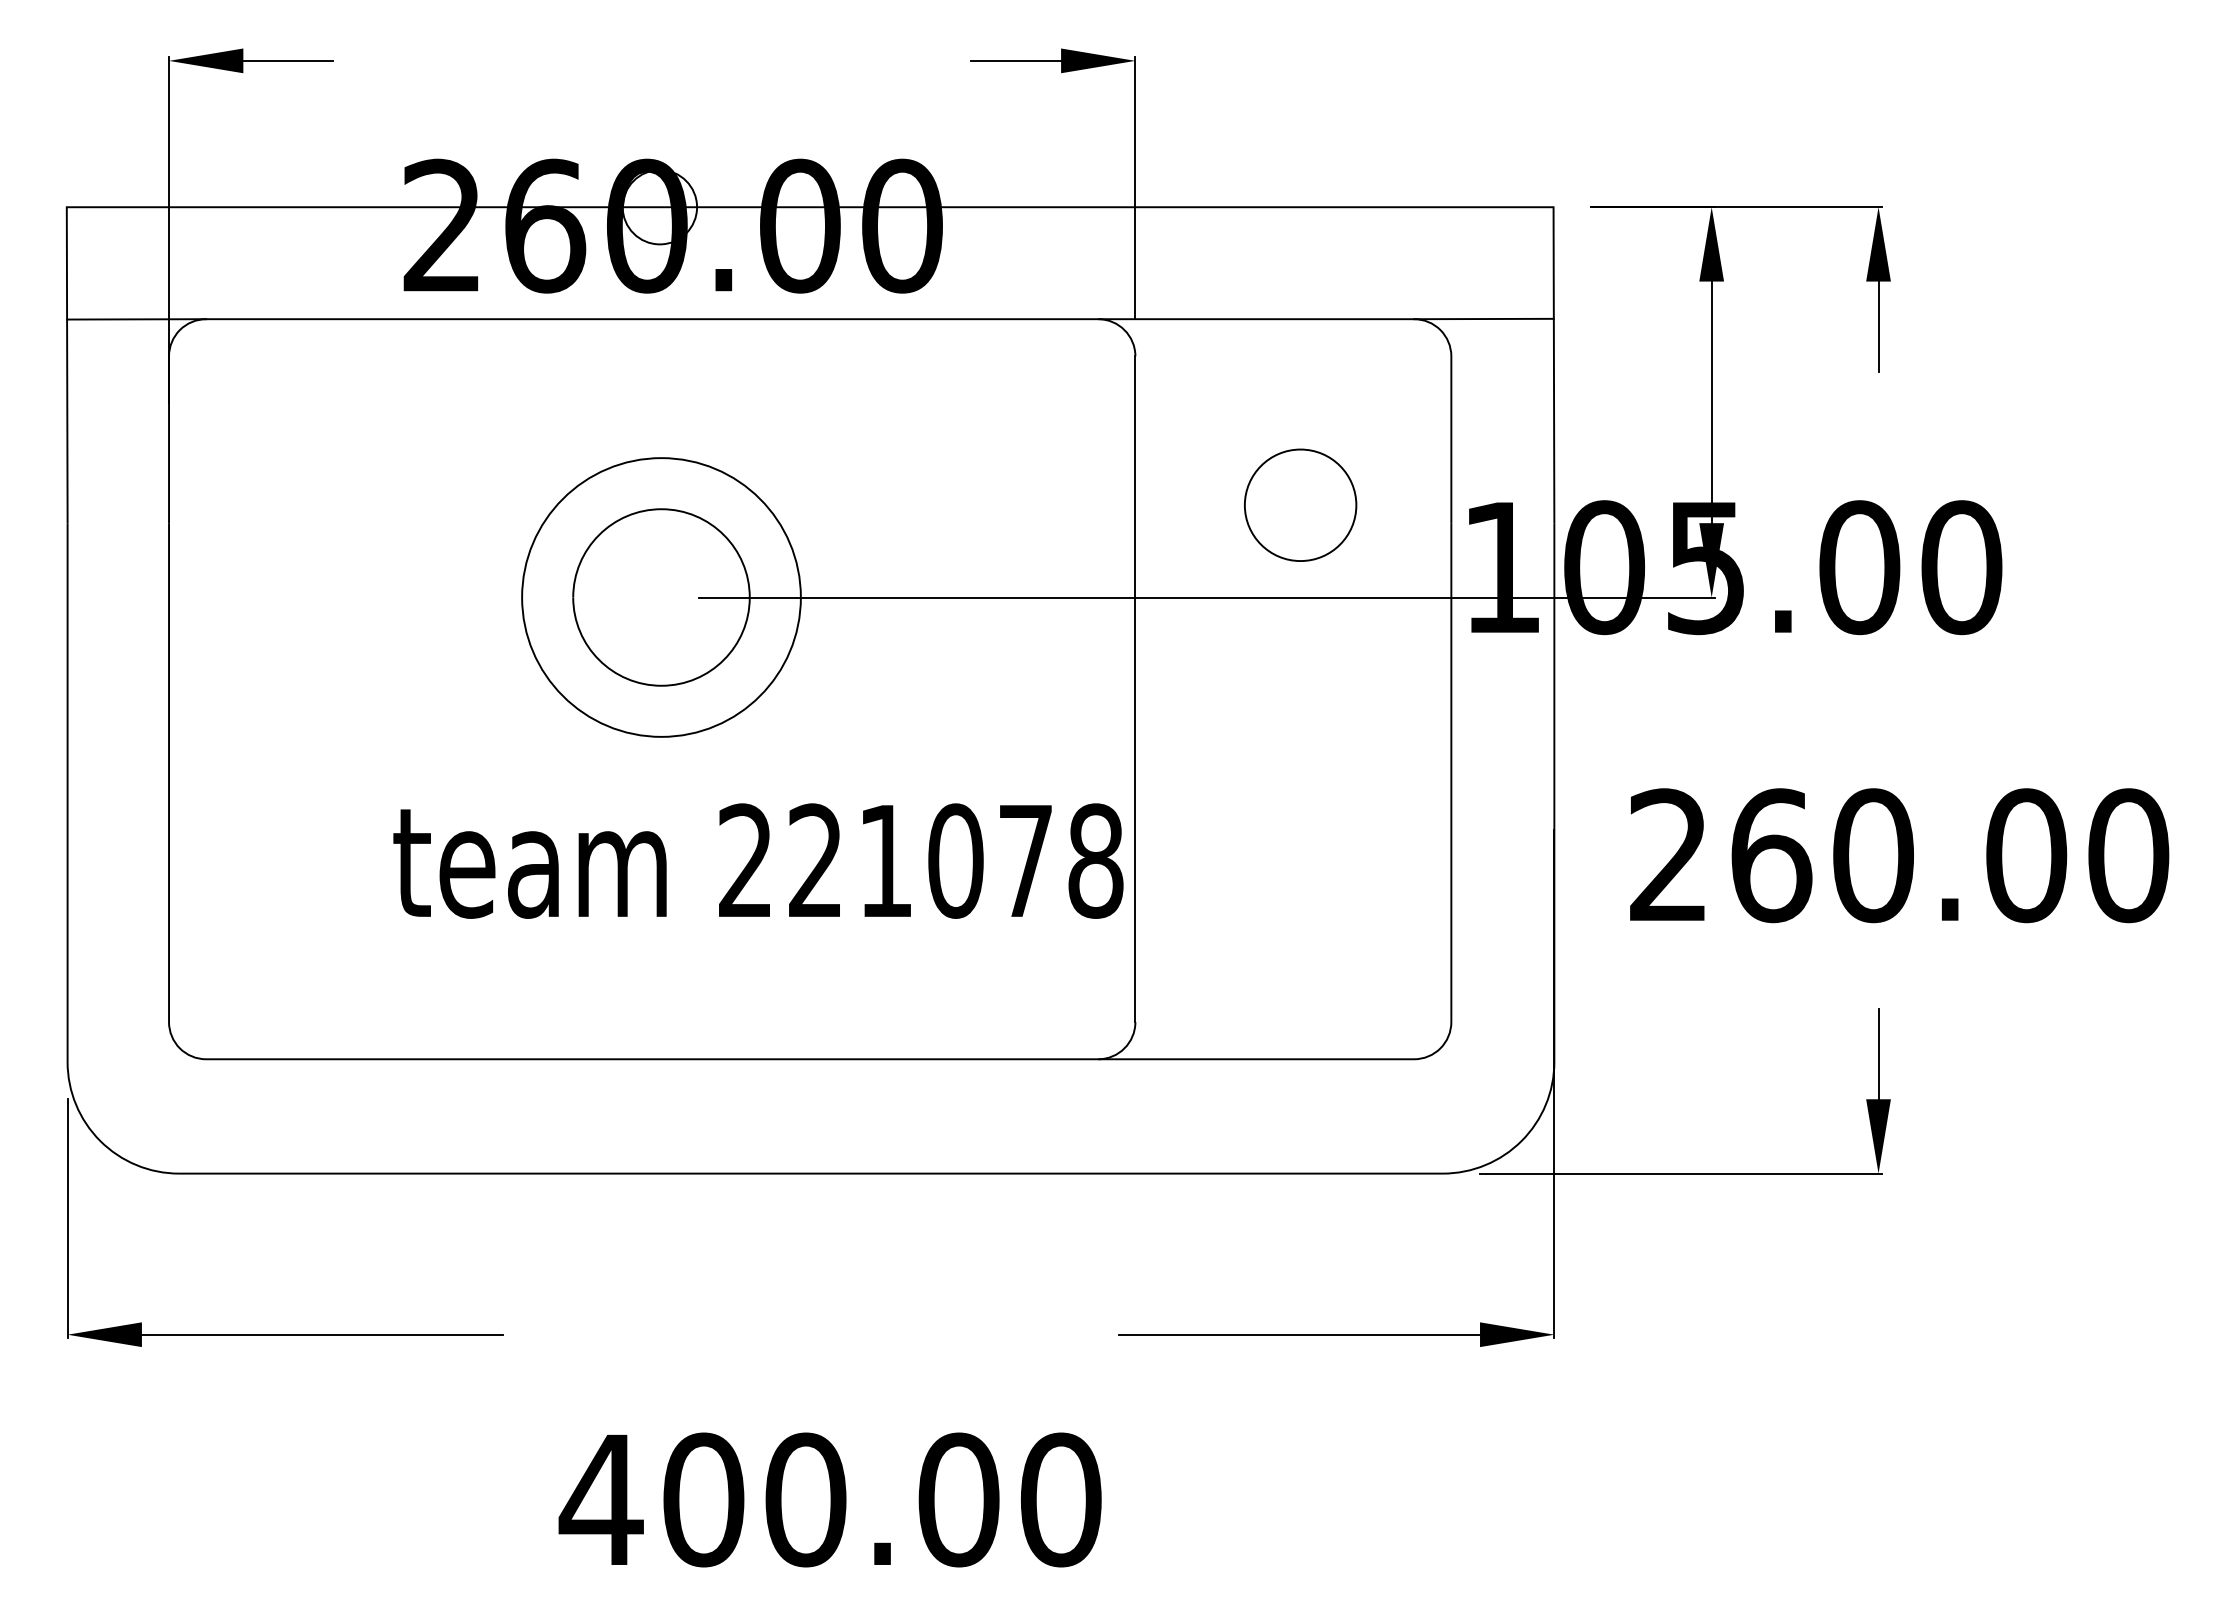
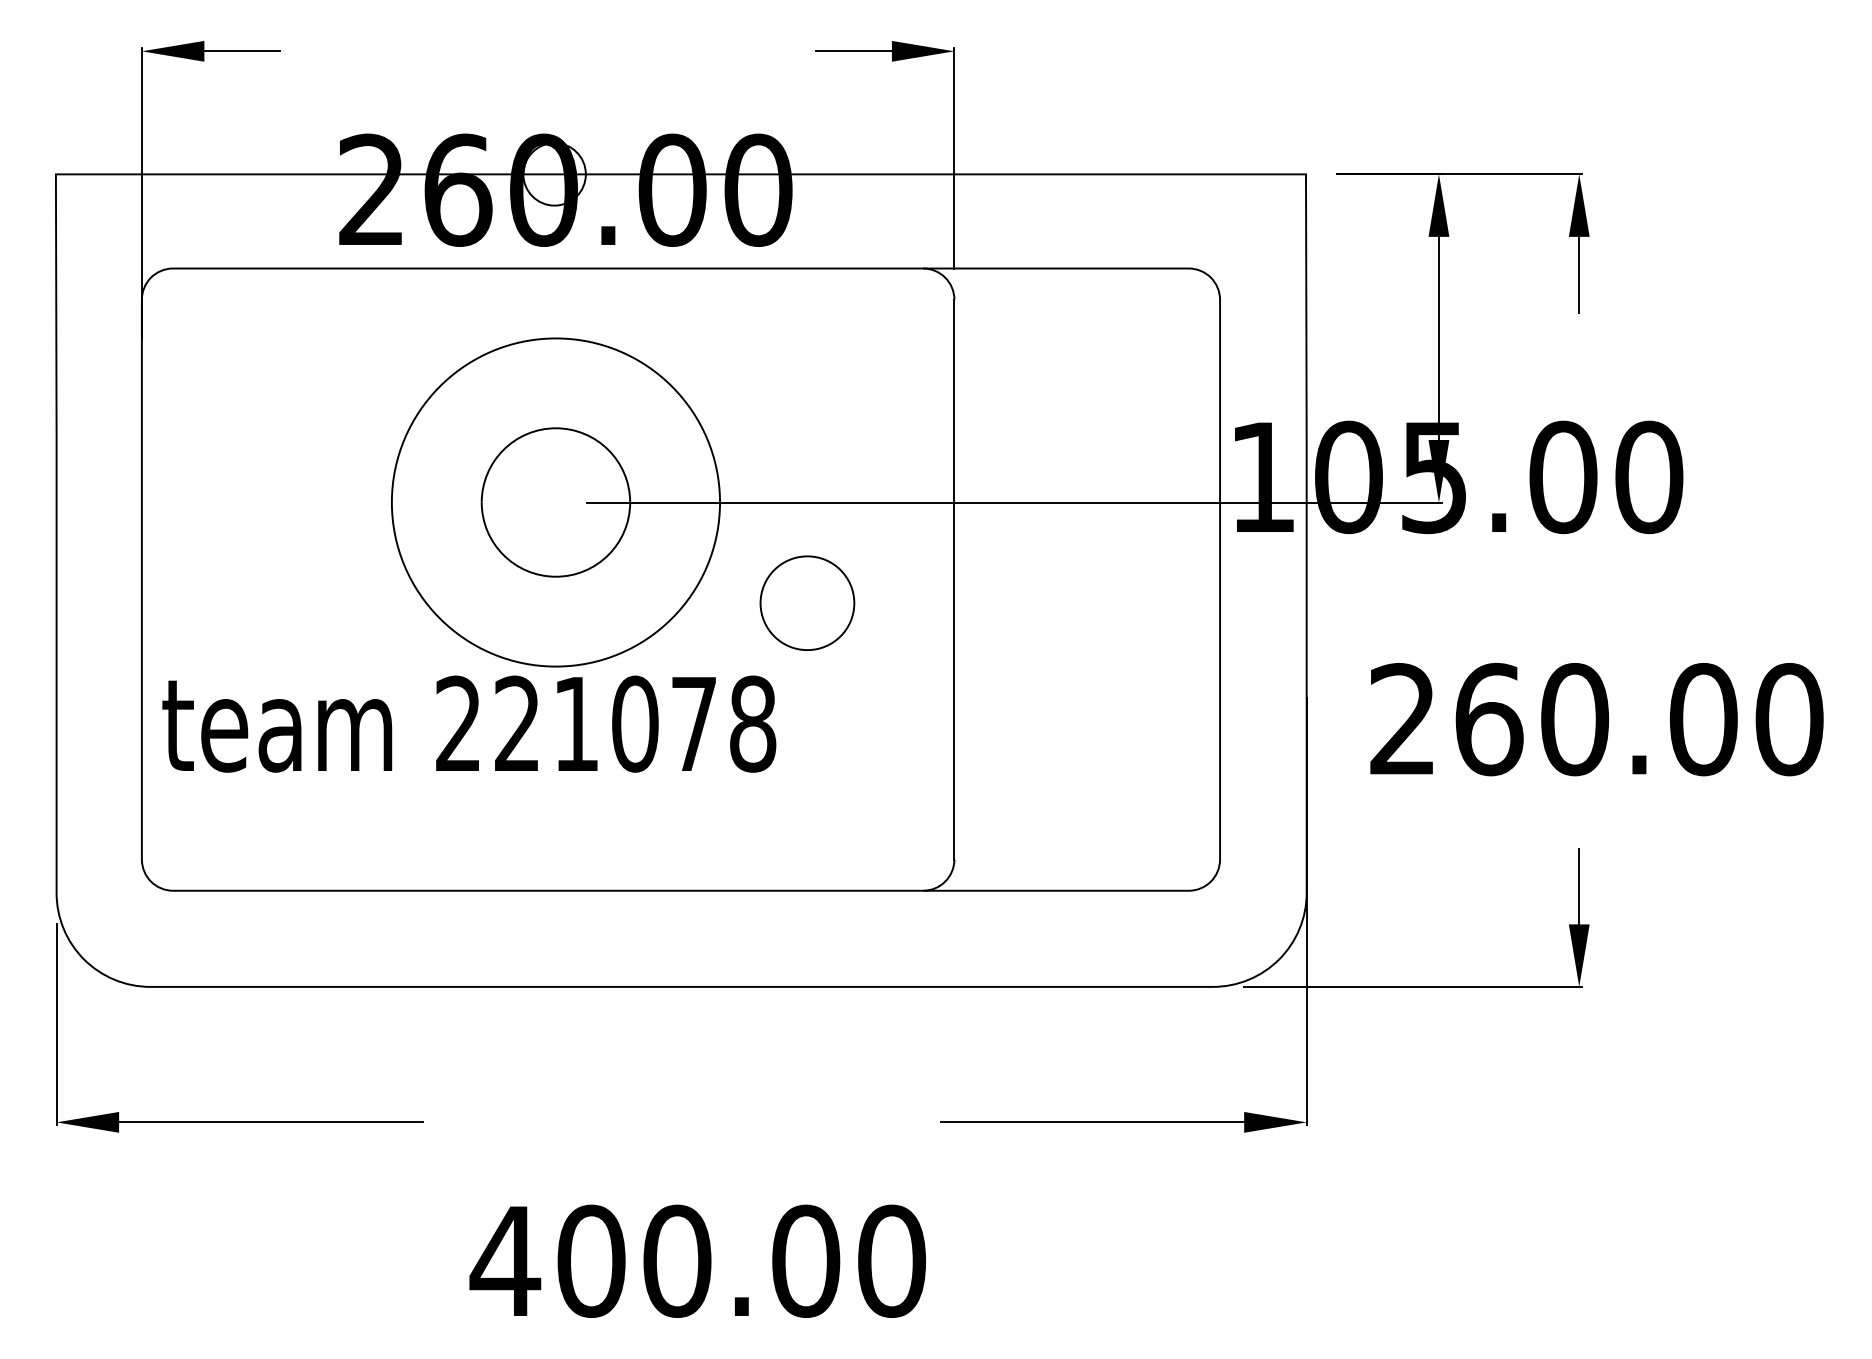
line: (1483, 318) -> (1247, 267), removed
line: (136, 319) -> (114, 268), removed
circle: (1300, 504) -> (807, 602), moved
circle: (661, 597) -> (555, 502), size x1.4
text: (758, 860) -> (469, 723), moved

